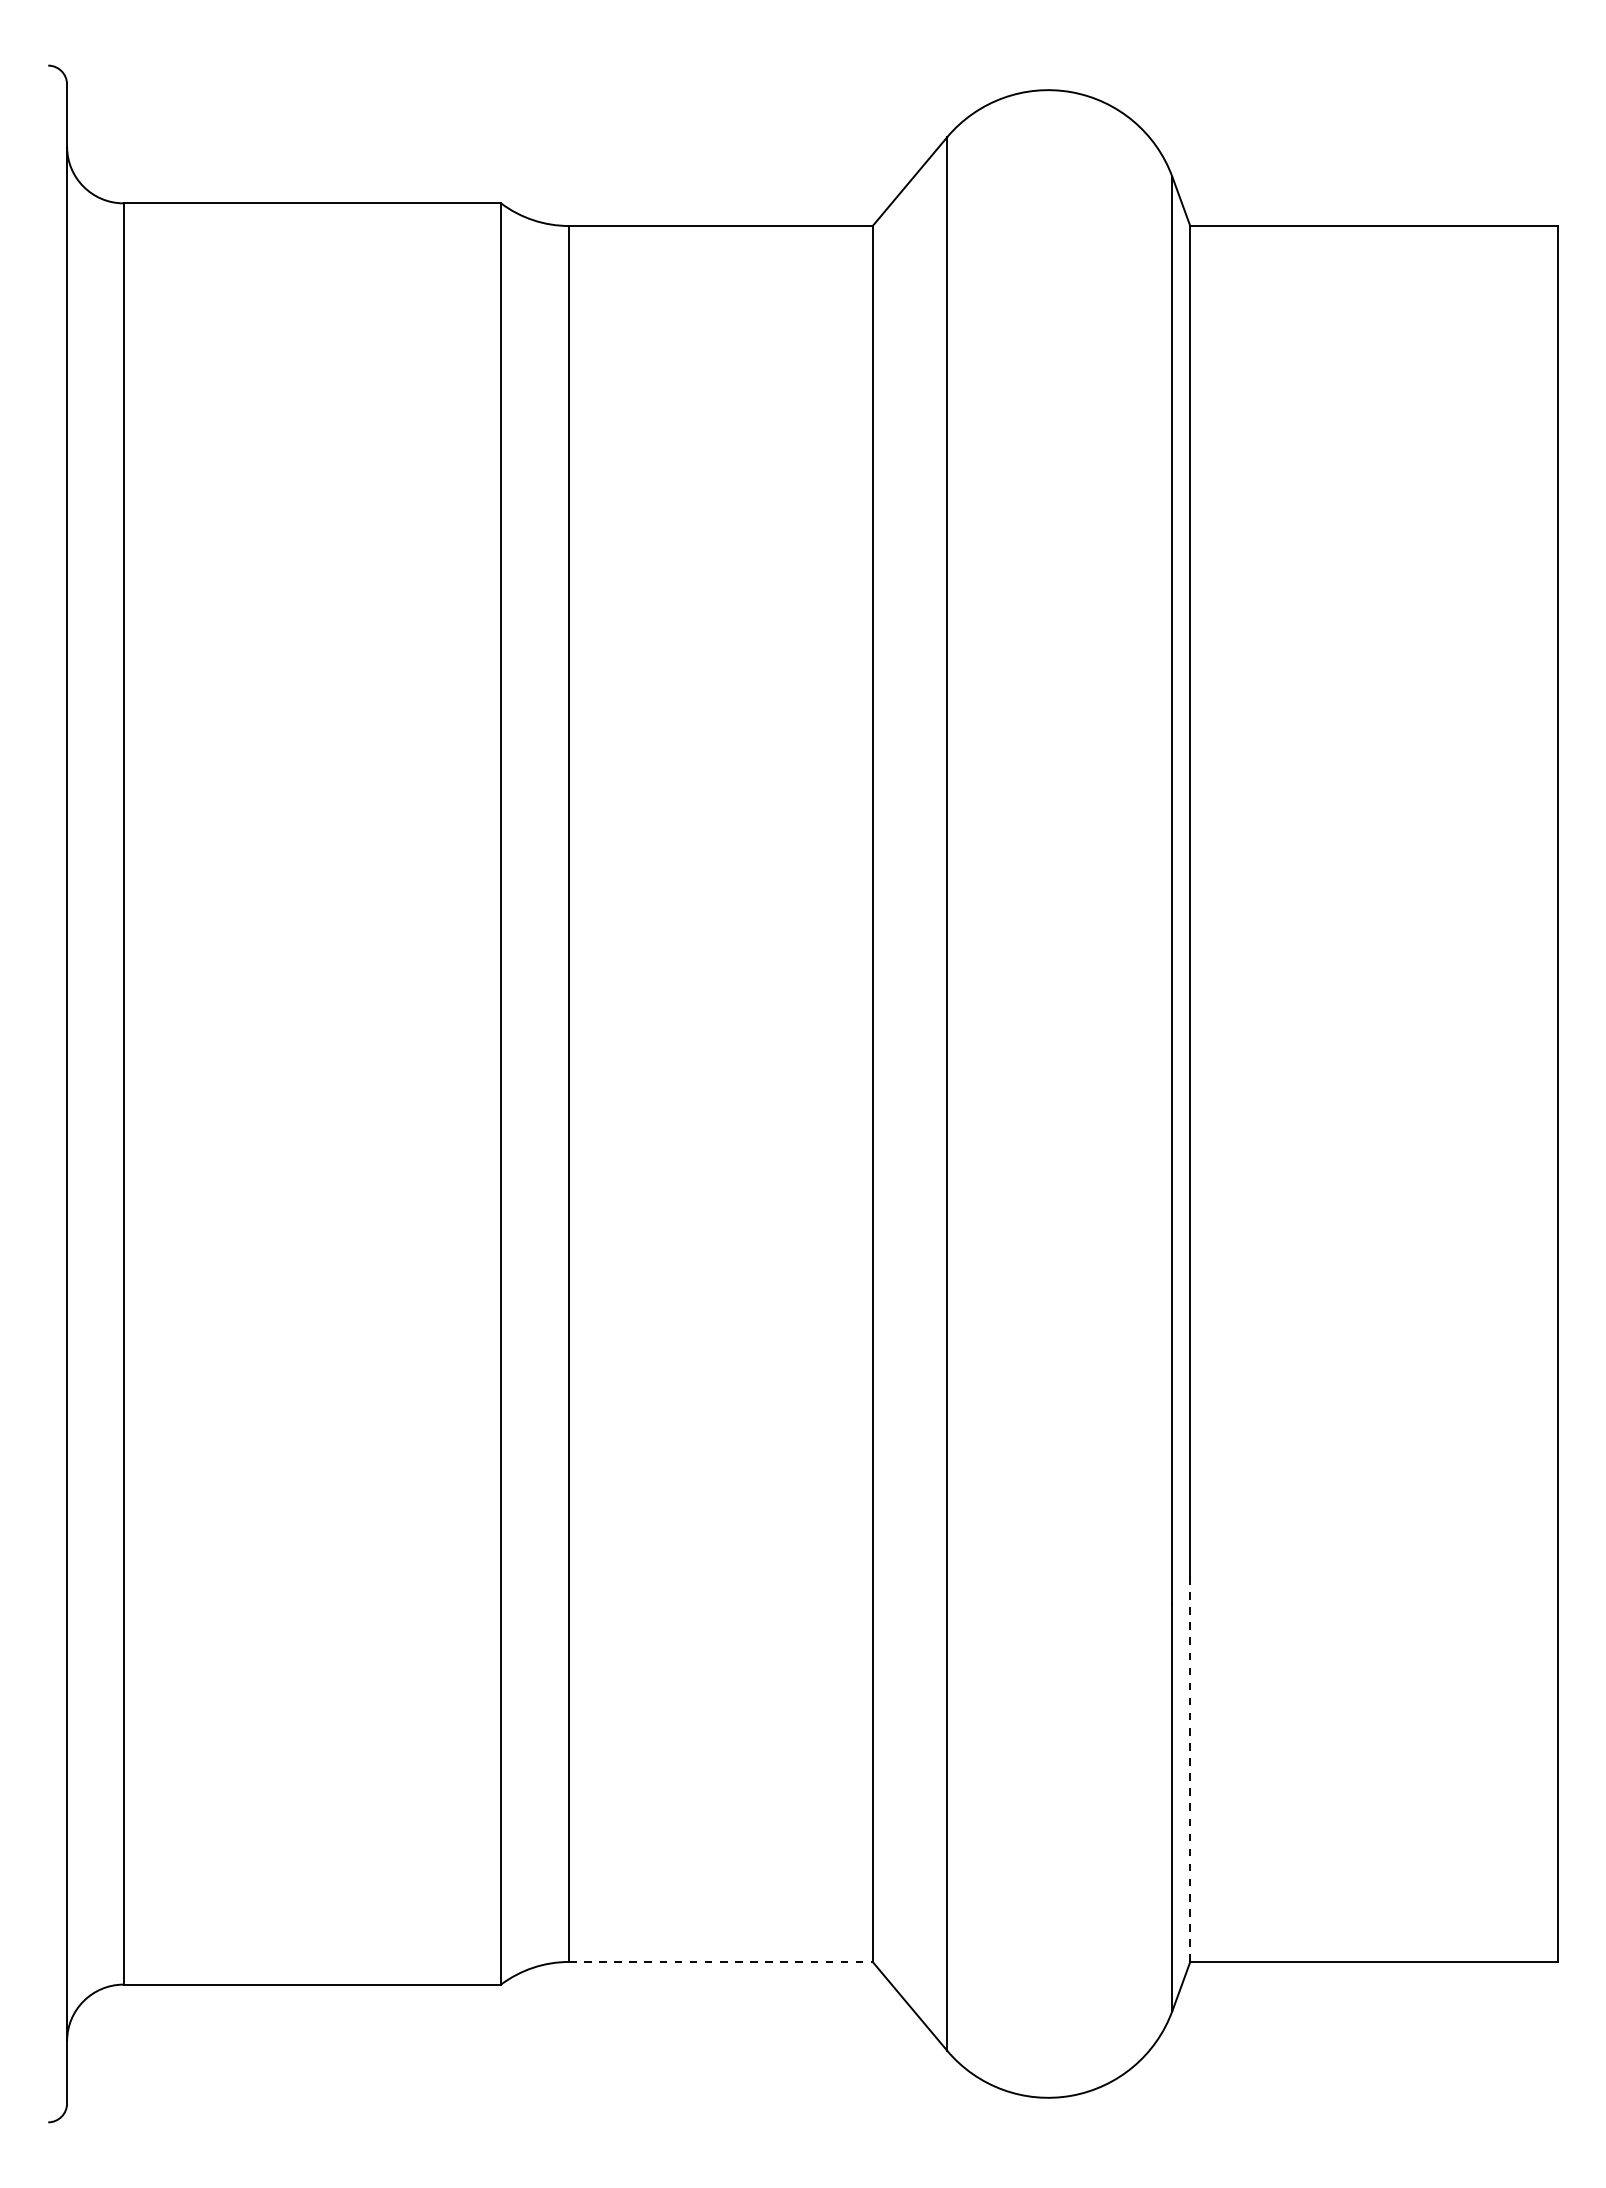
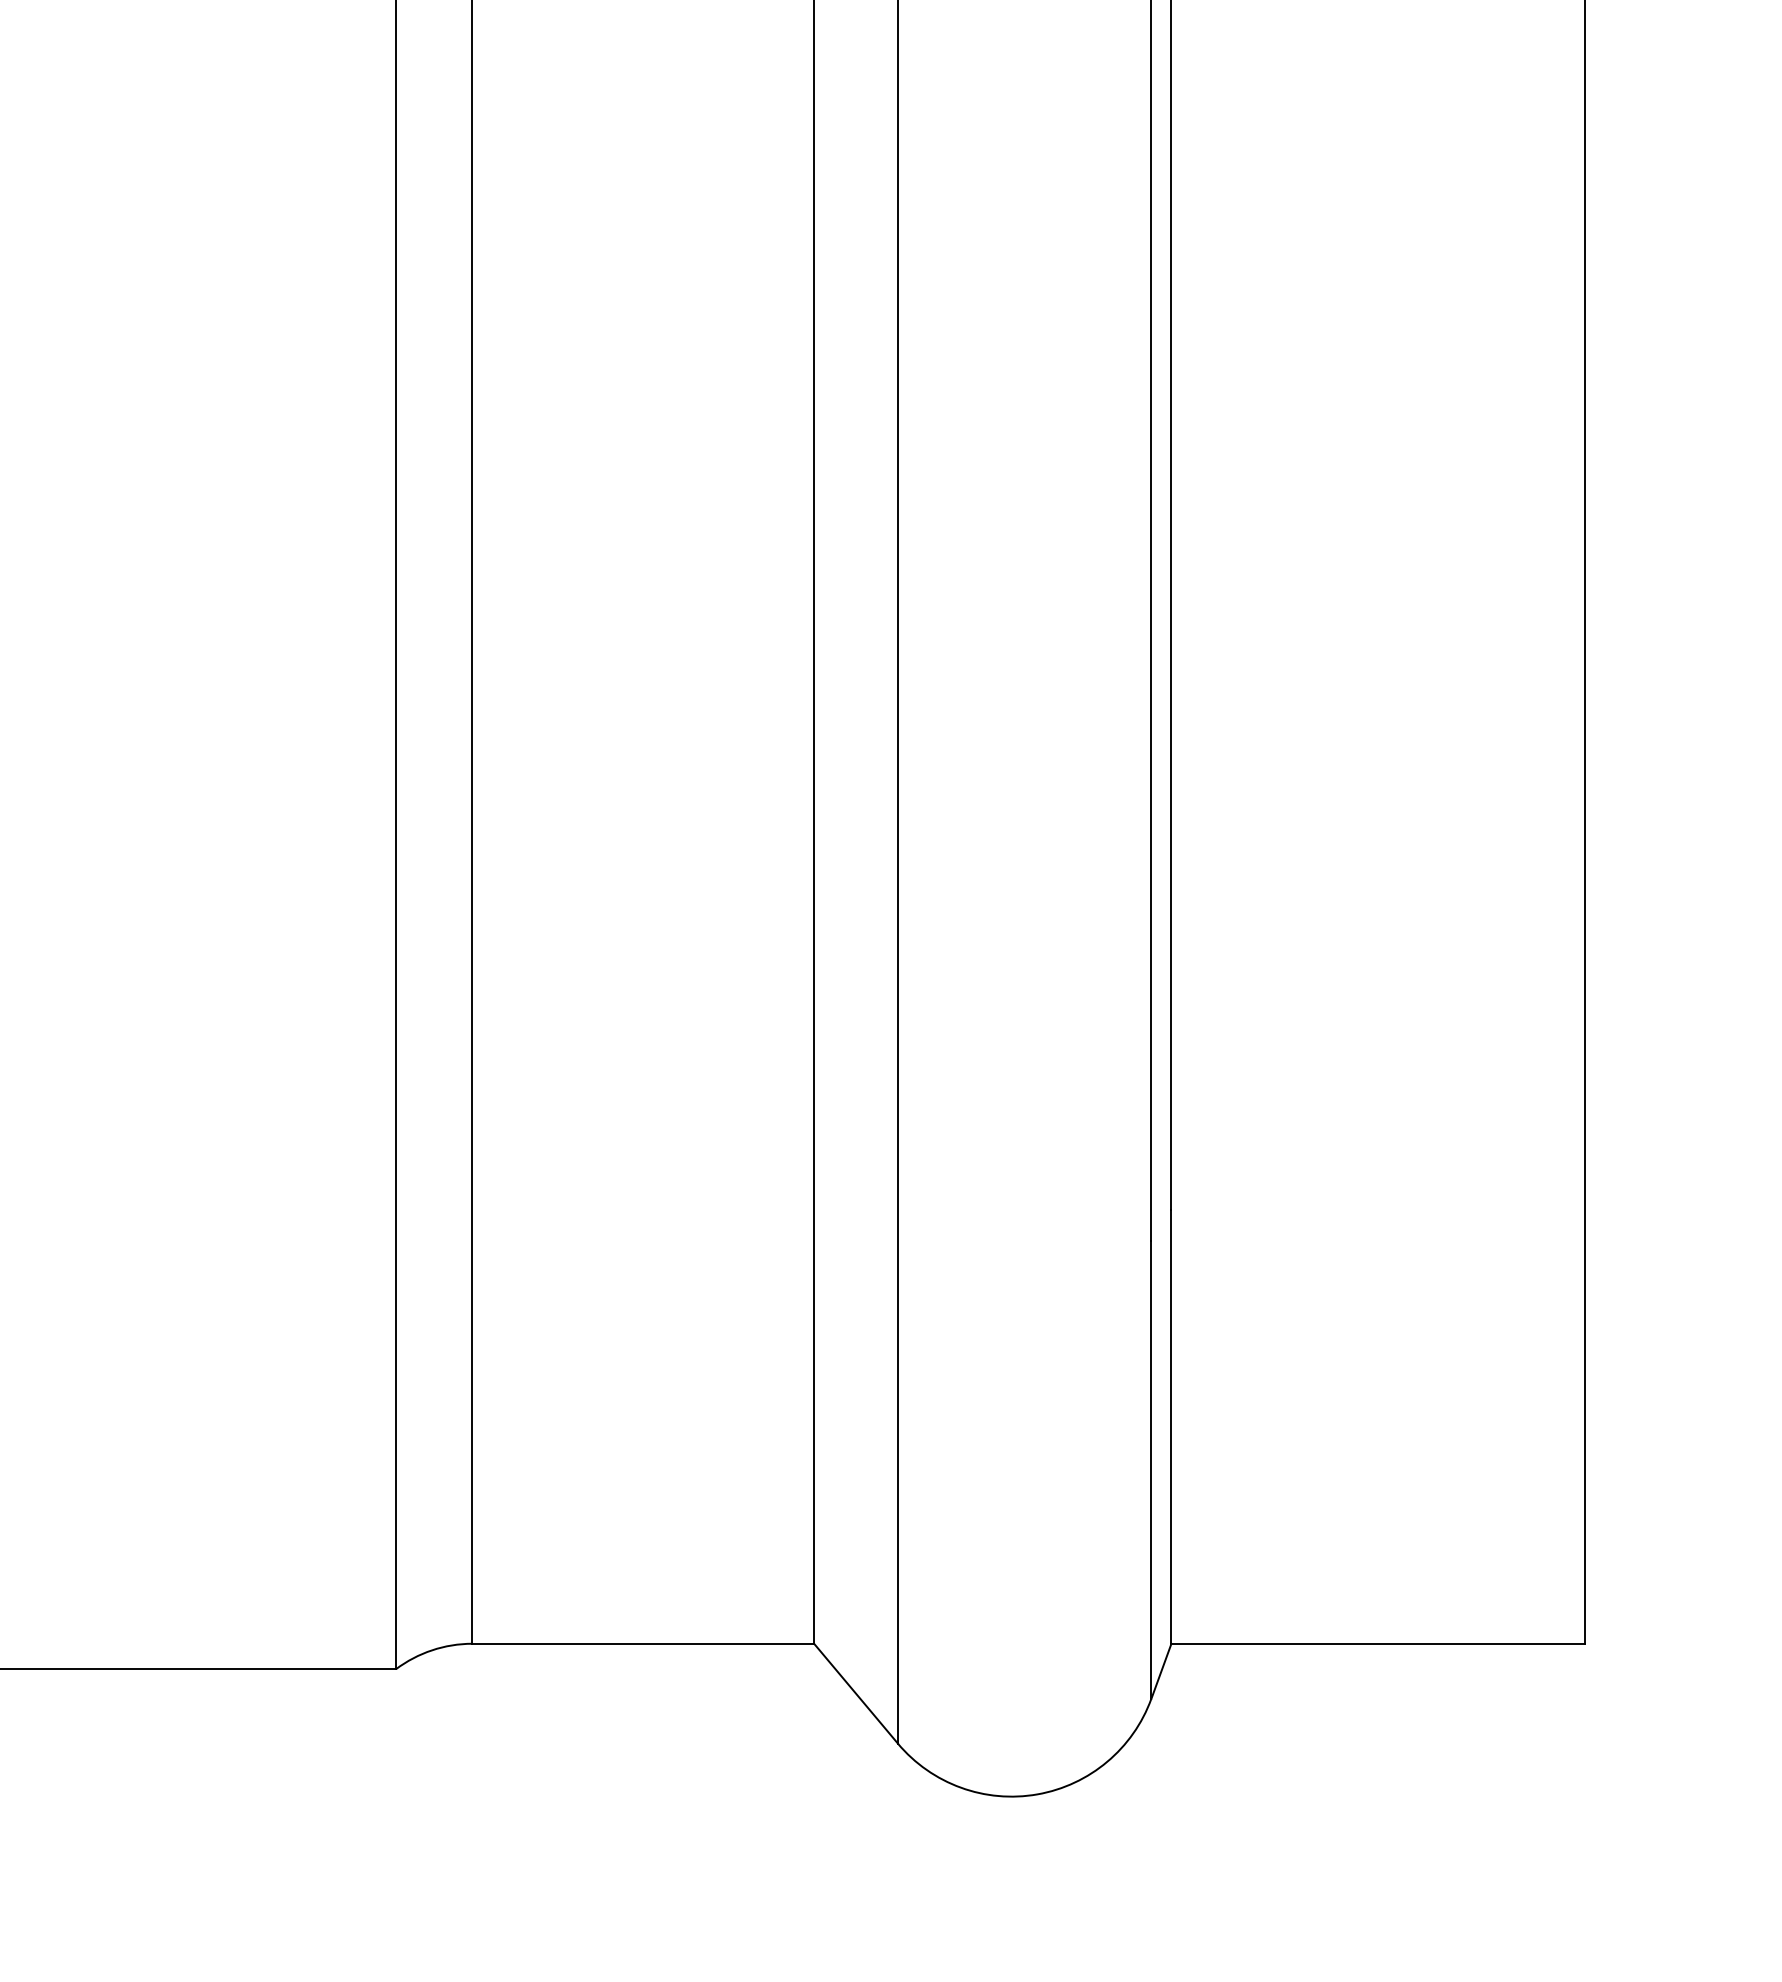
line: (1190, 1769) -> (1171, 1427), dashed -> solid
line: (720, 1961) -> (642, 1643), dashed -> solid

